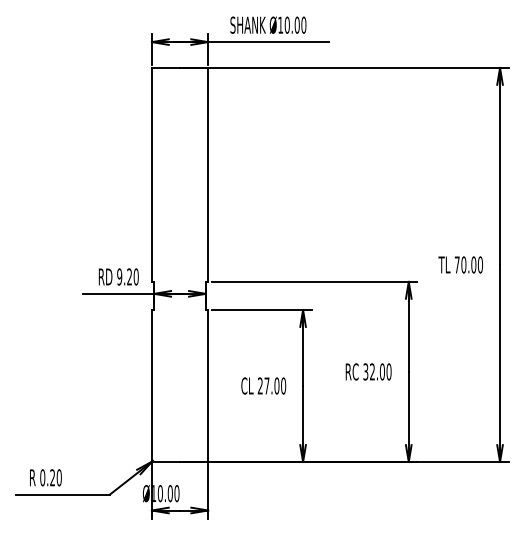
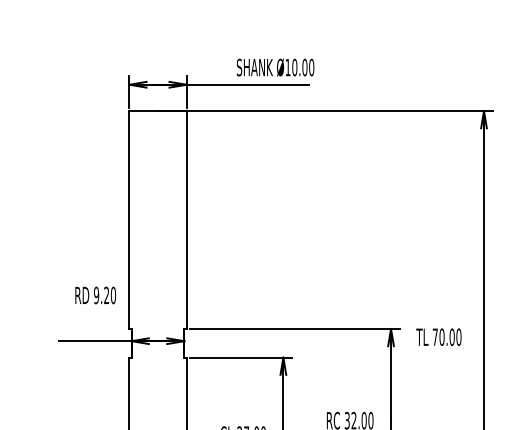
text: (268, 24) -> (275, 66), moved
text: (460, 264) -> (438, 336), moved
text: (118, 276) -> (95, 294), moved

